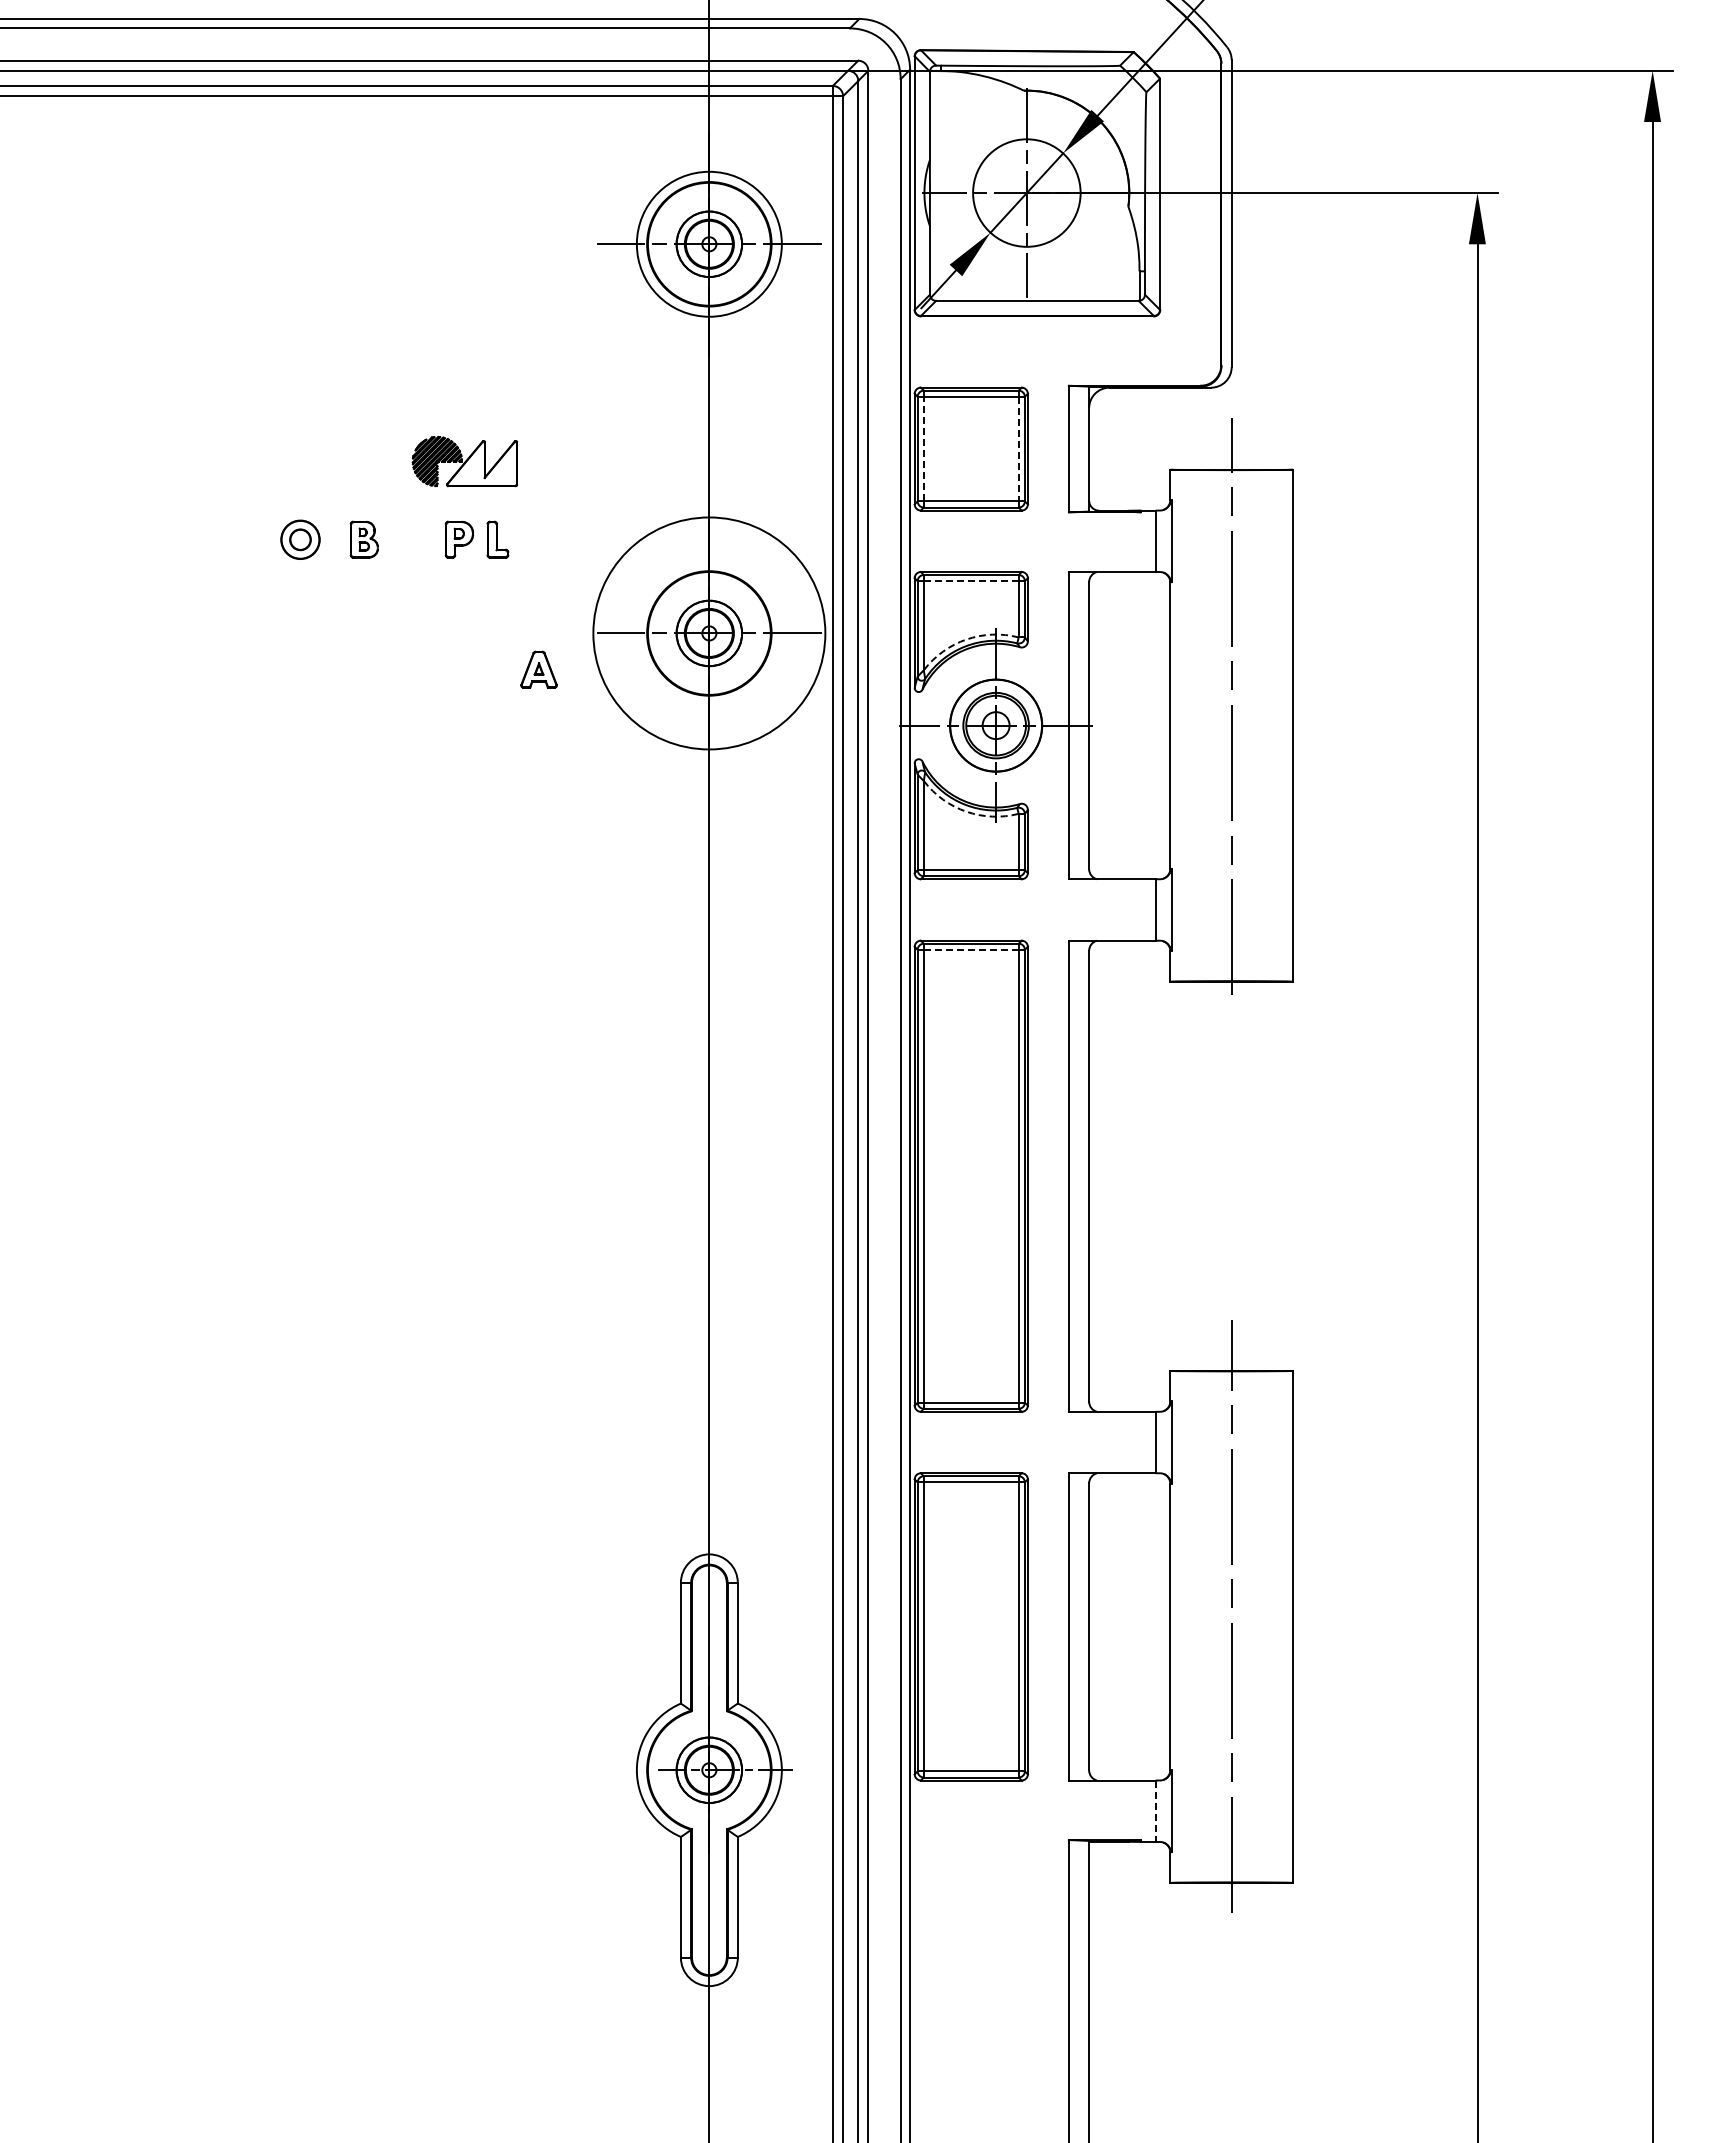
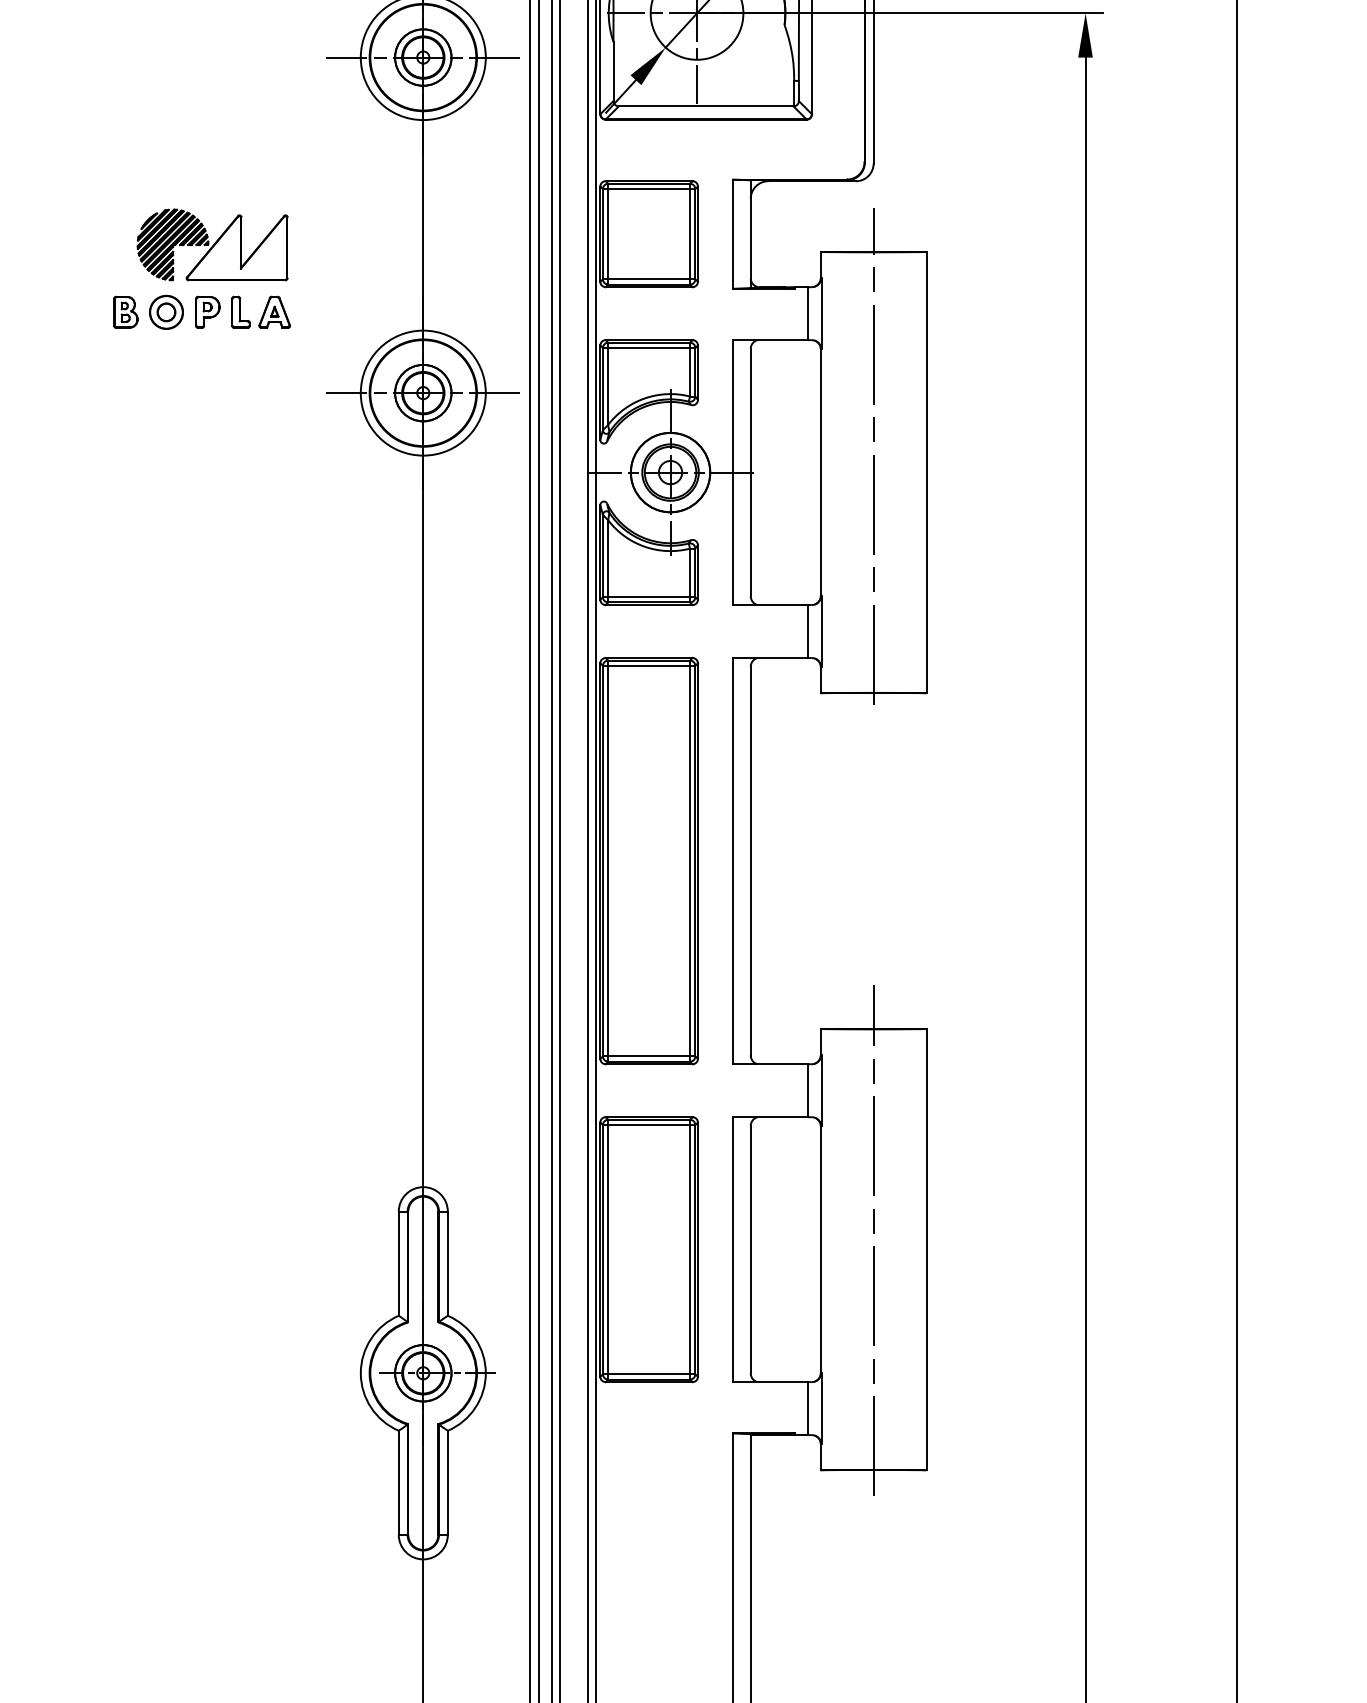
line: (923, 448) -> (607, 233), dashed -> solid
line: (1018, 449) -> (689, 234), dashed -> solid
part: (464, 461) -> (212, 244), size x1.67
part: (300, 539) -> (166, 312), moved
line: (971, 581) -> (649, 348), dashed -> solid
circle: (708, 632) -> (422, 392), size x0.62
arc: (966, 639) -> (645, 398), dashed -> solid
part: (538, 669) -> (274, 312), moved
arc: (966, 811) -> (645, 546), dashed -> solid
line: (971, 949) -> (649, 665), dashed -> solid
line: (1155, 1811) -> (807, 1408), dashed -> solid

